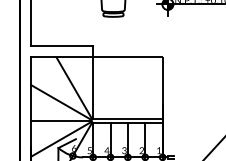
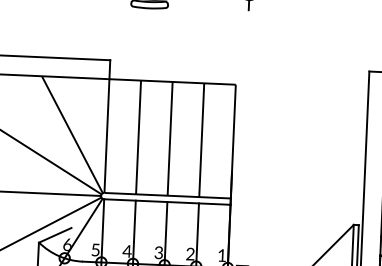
line: (110, 87) -> (138, 136), added
line: (127, 87) -> (169, 138), added
line: (145, 87) -> (202, 139), added

